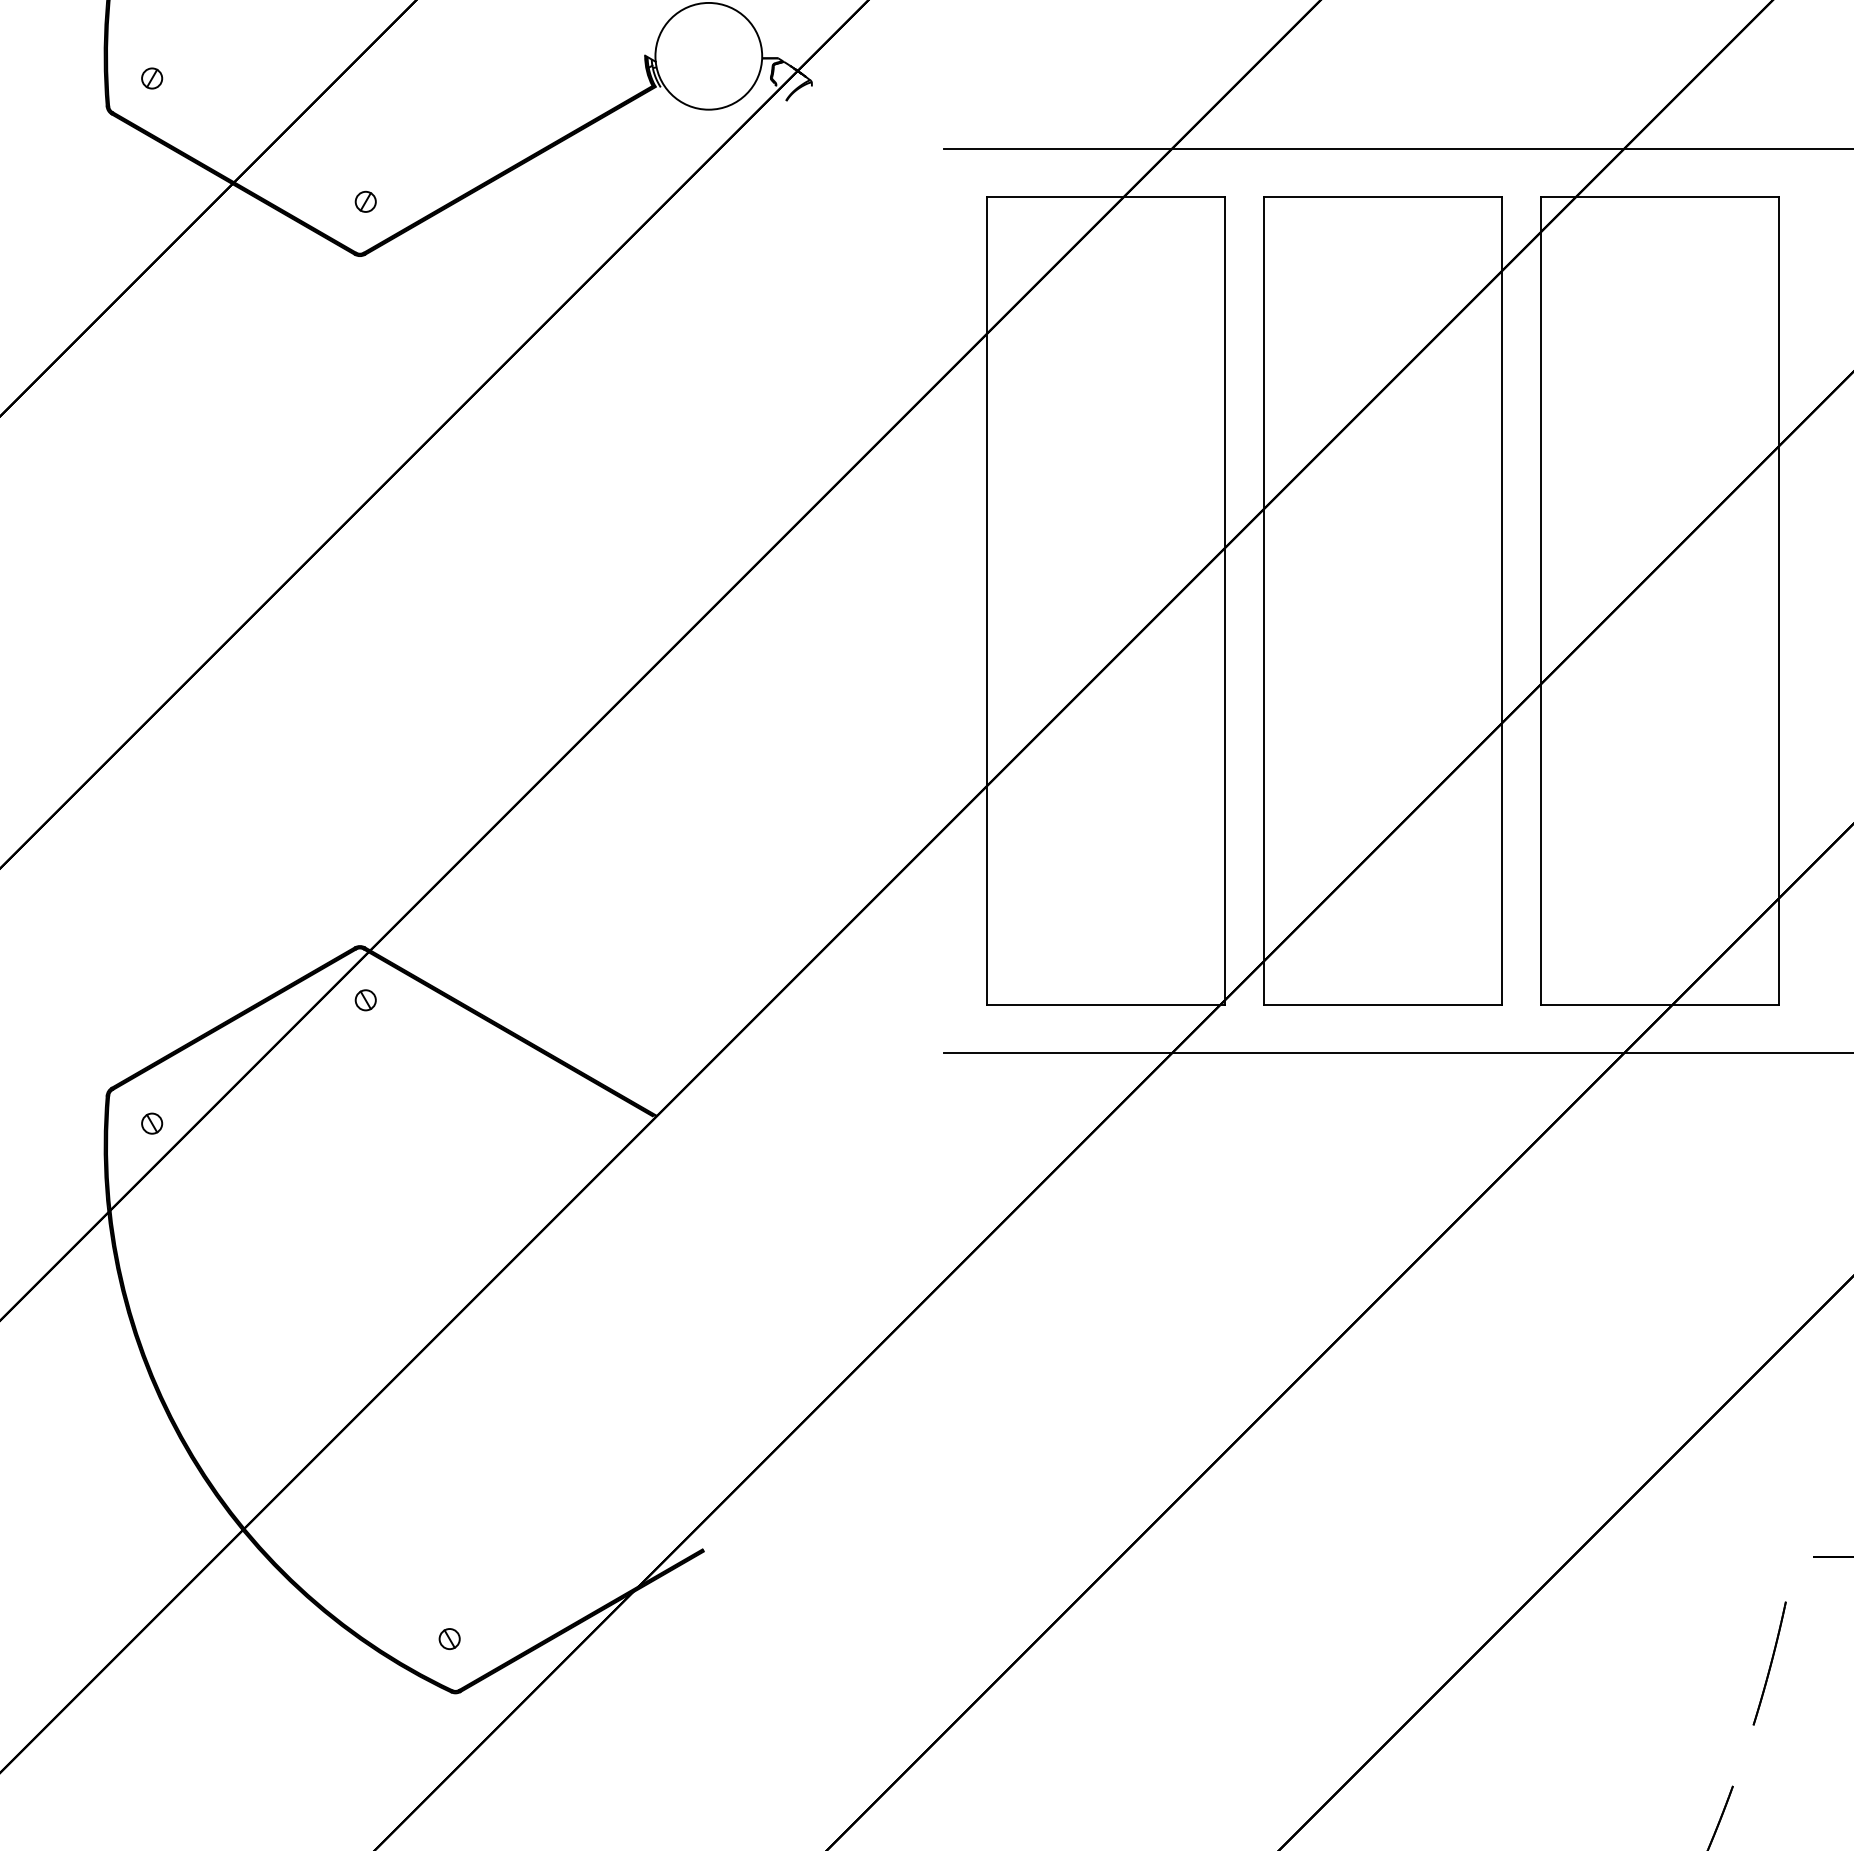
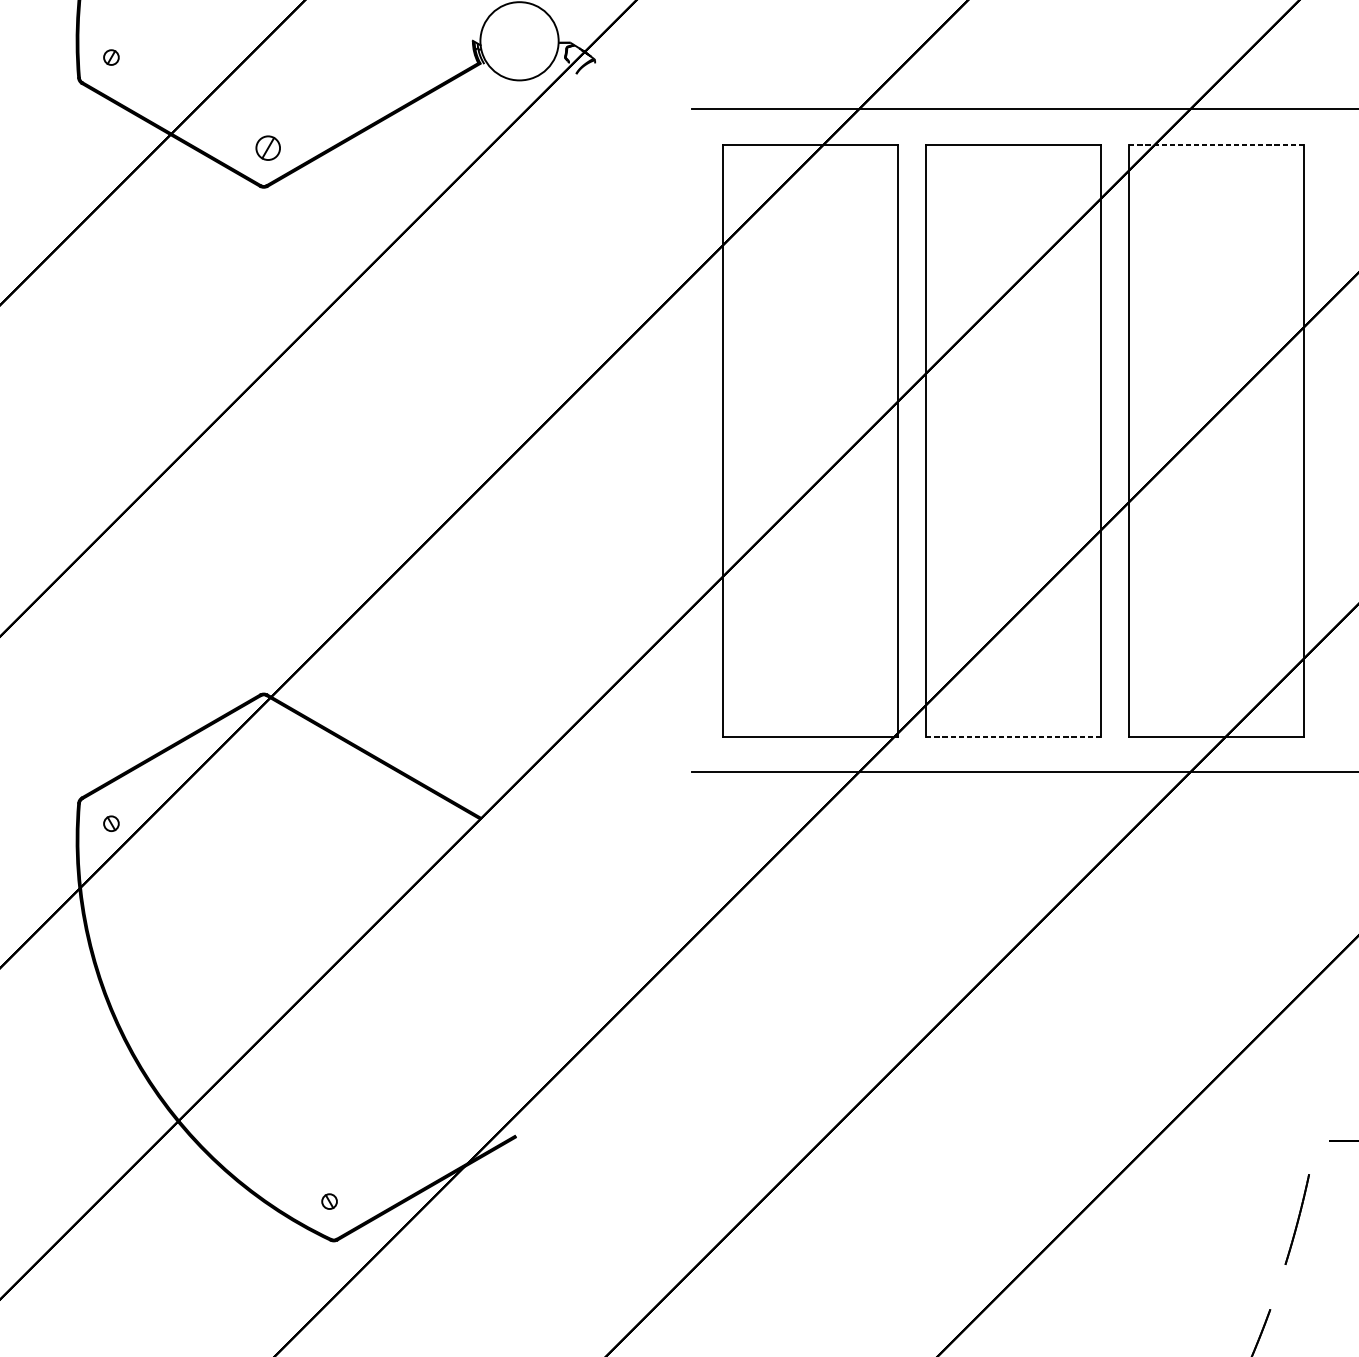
line: (1660, 197) -> (1217, 144), solid -> dashed
part: (365, 201) -> (267, 147), size x1.6
part: (365, 1000) -> (267, 733), removed
line: (1383, 1004) -> (1014, 736), solid -> dashed

